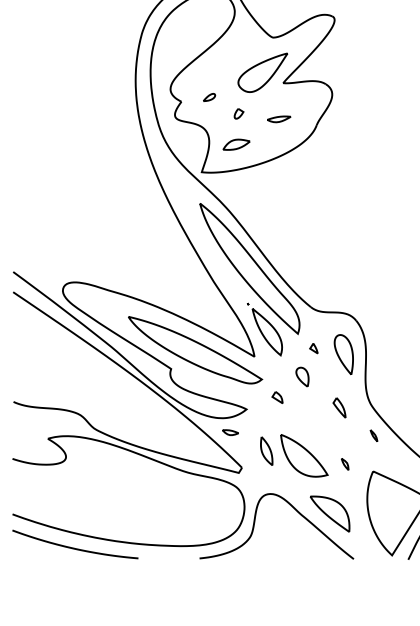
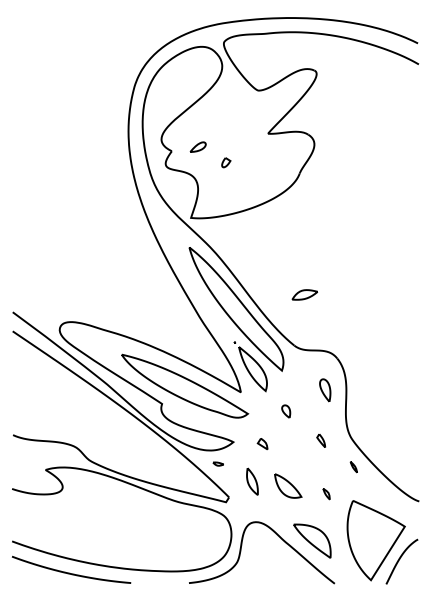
part: (262, 72) -> (248, 123), removed
part: (209, 97) -> (198, 147), size x1.4
part: (278, 118) -> (263, 167), removed
part: (236, 144) -> (304, 294), moved
part: (313, 348) -> (296, 384), removed
part: (342, 354) -> (324, 390), size x0.6
part: (301, 376) -> (285, 411), size x0.7
part: (277, 398) -> (262, 444), moved
part: (338, 407) -> (320, 440), size x0.7
part: (230, 431) -> (218, 463), size x0.7
part: (304, 455) -> (288, 485), size x0.6

